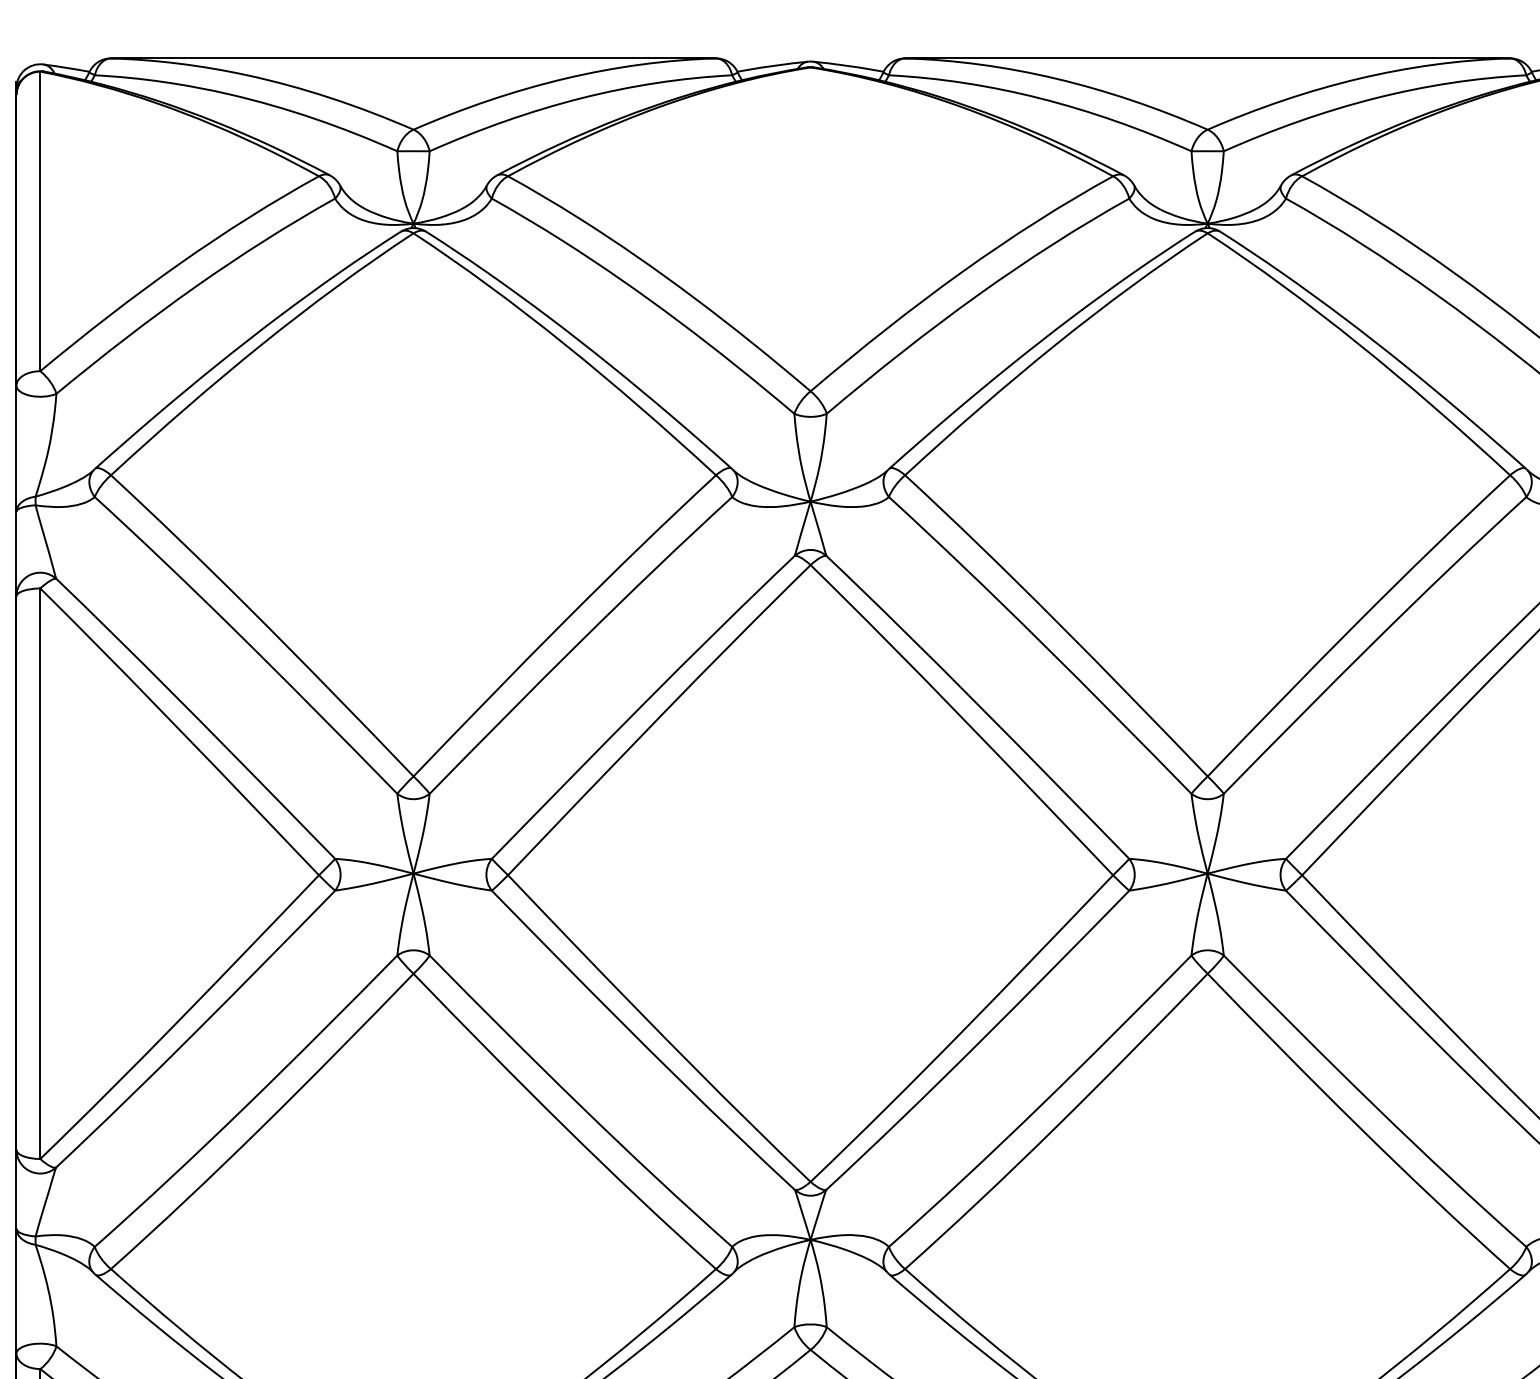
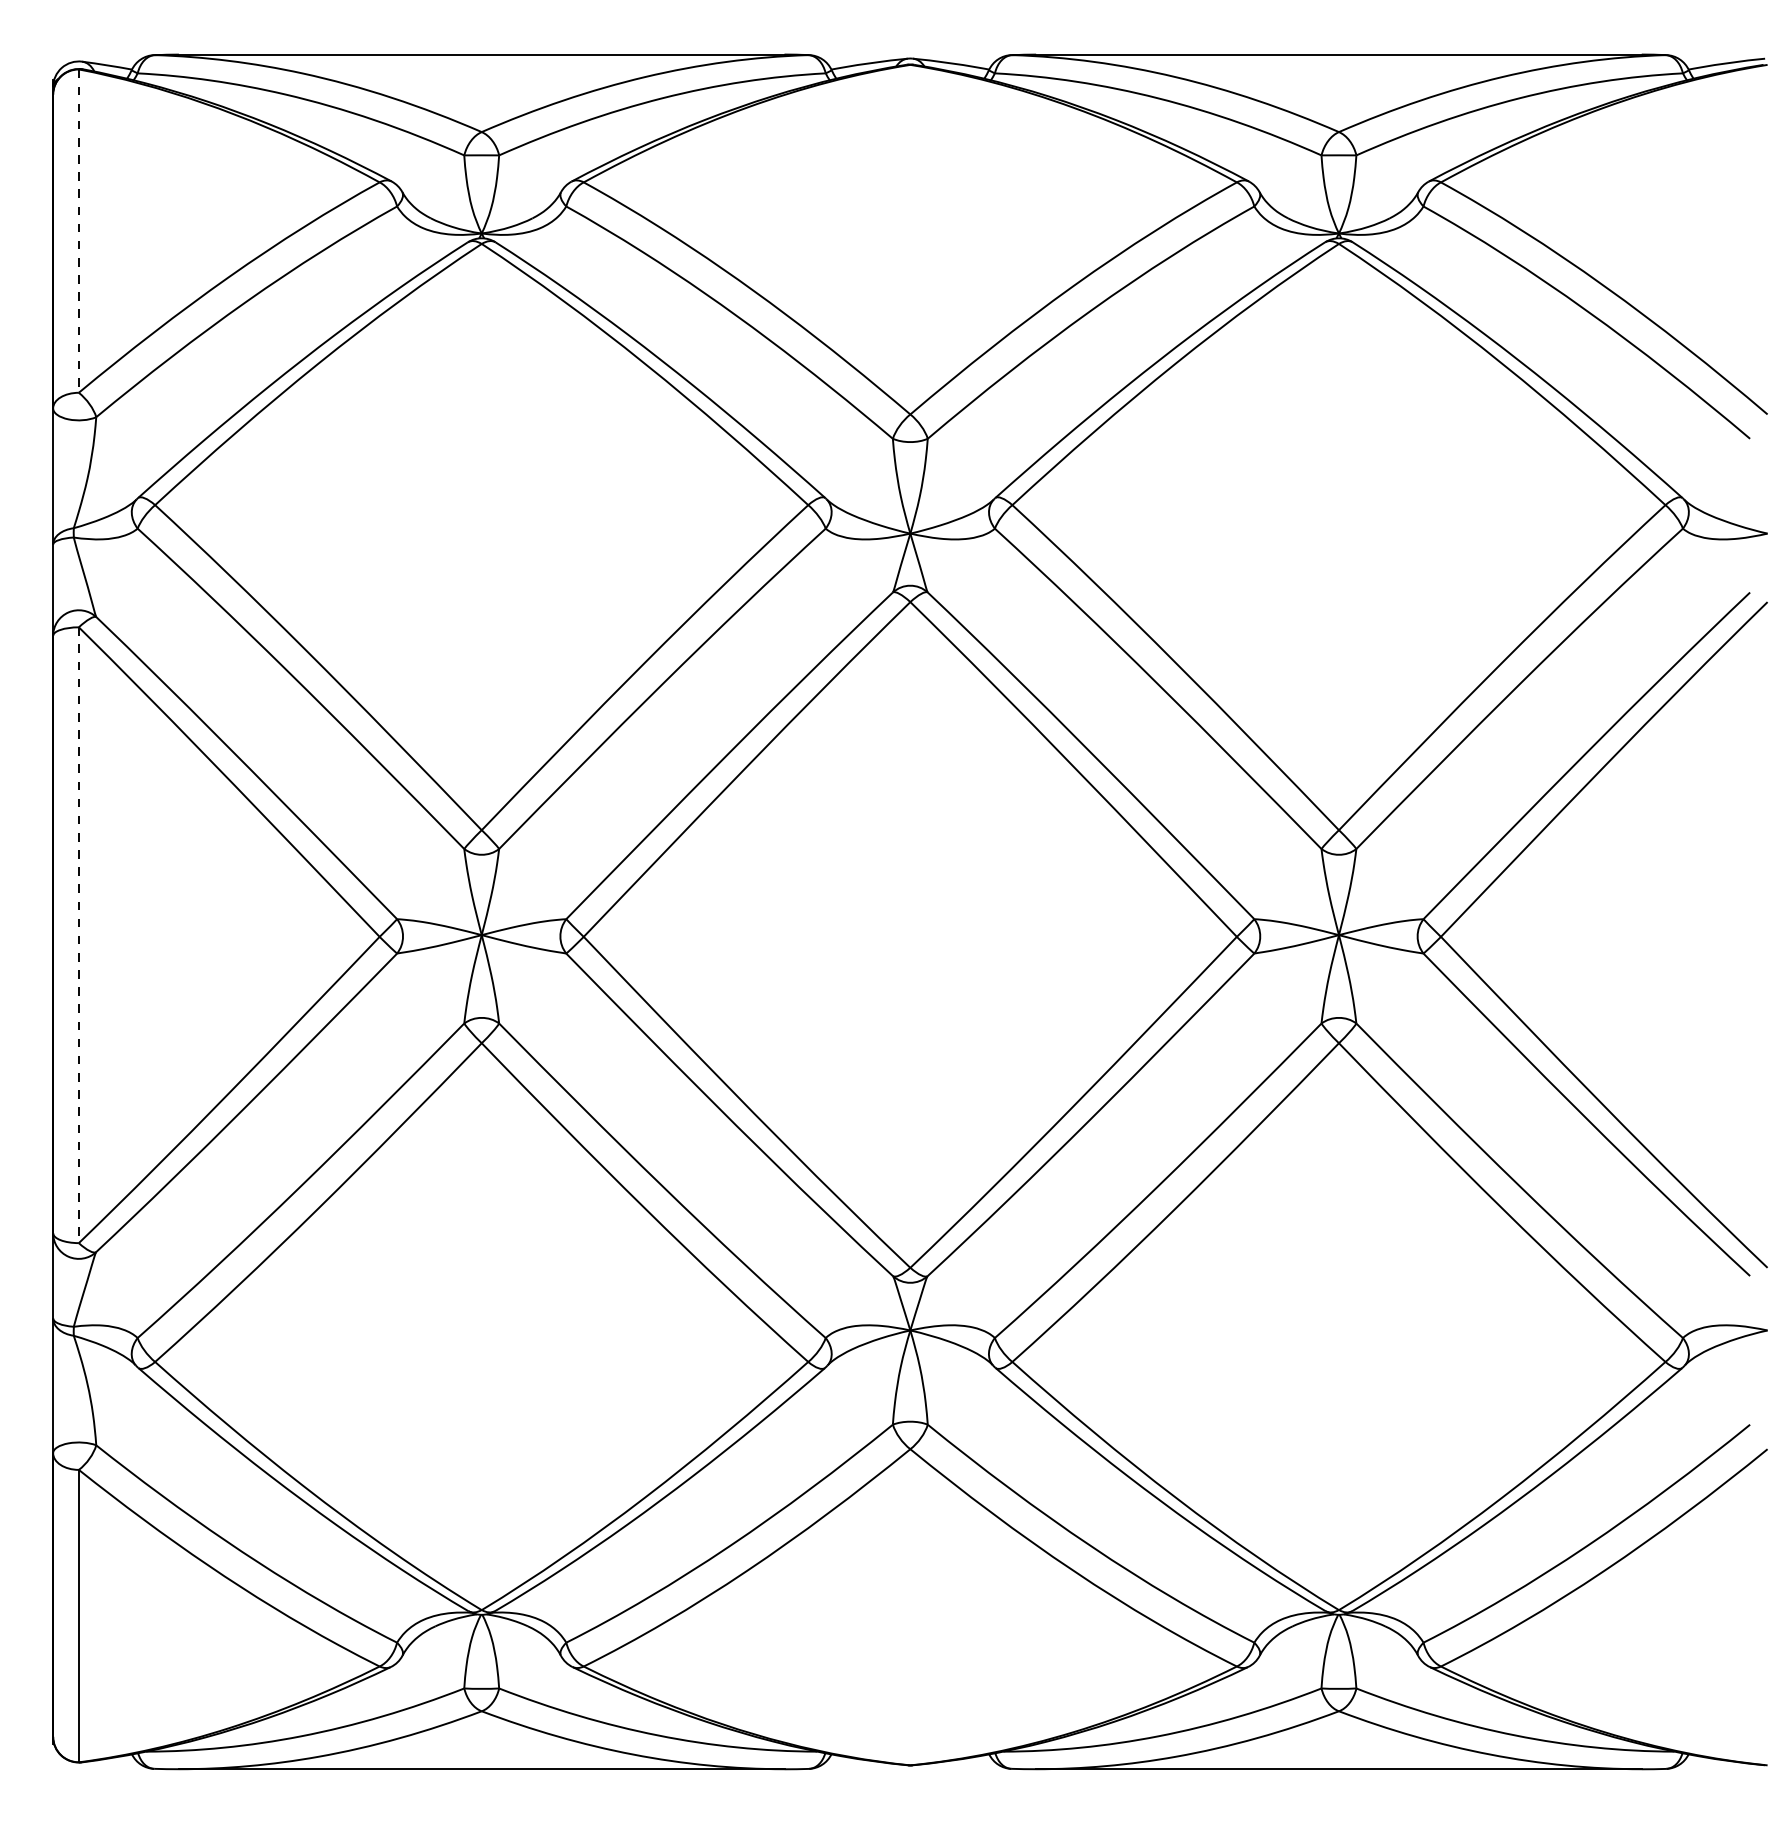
line: (39, 221) -> (78, 231), solid -> dashed
line: (39, 873) -> (78, 935), solid -> dashed

